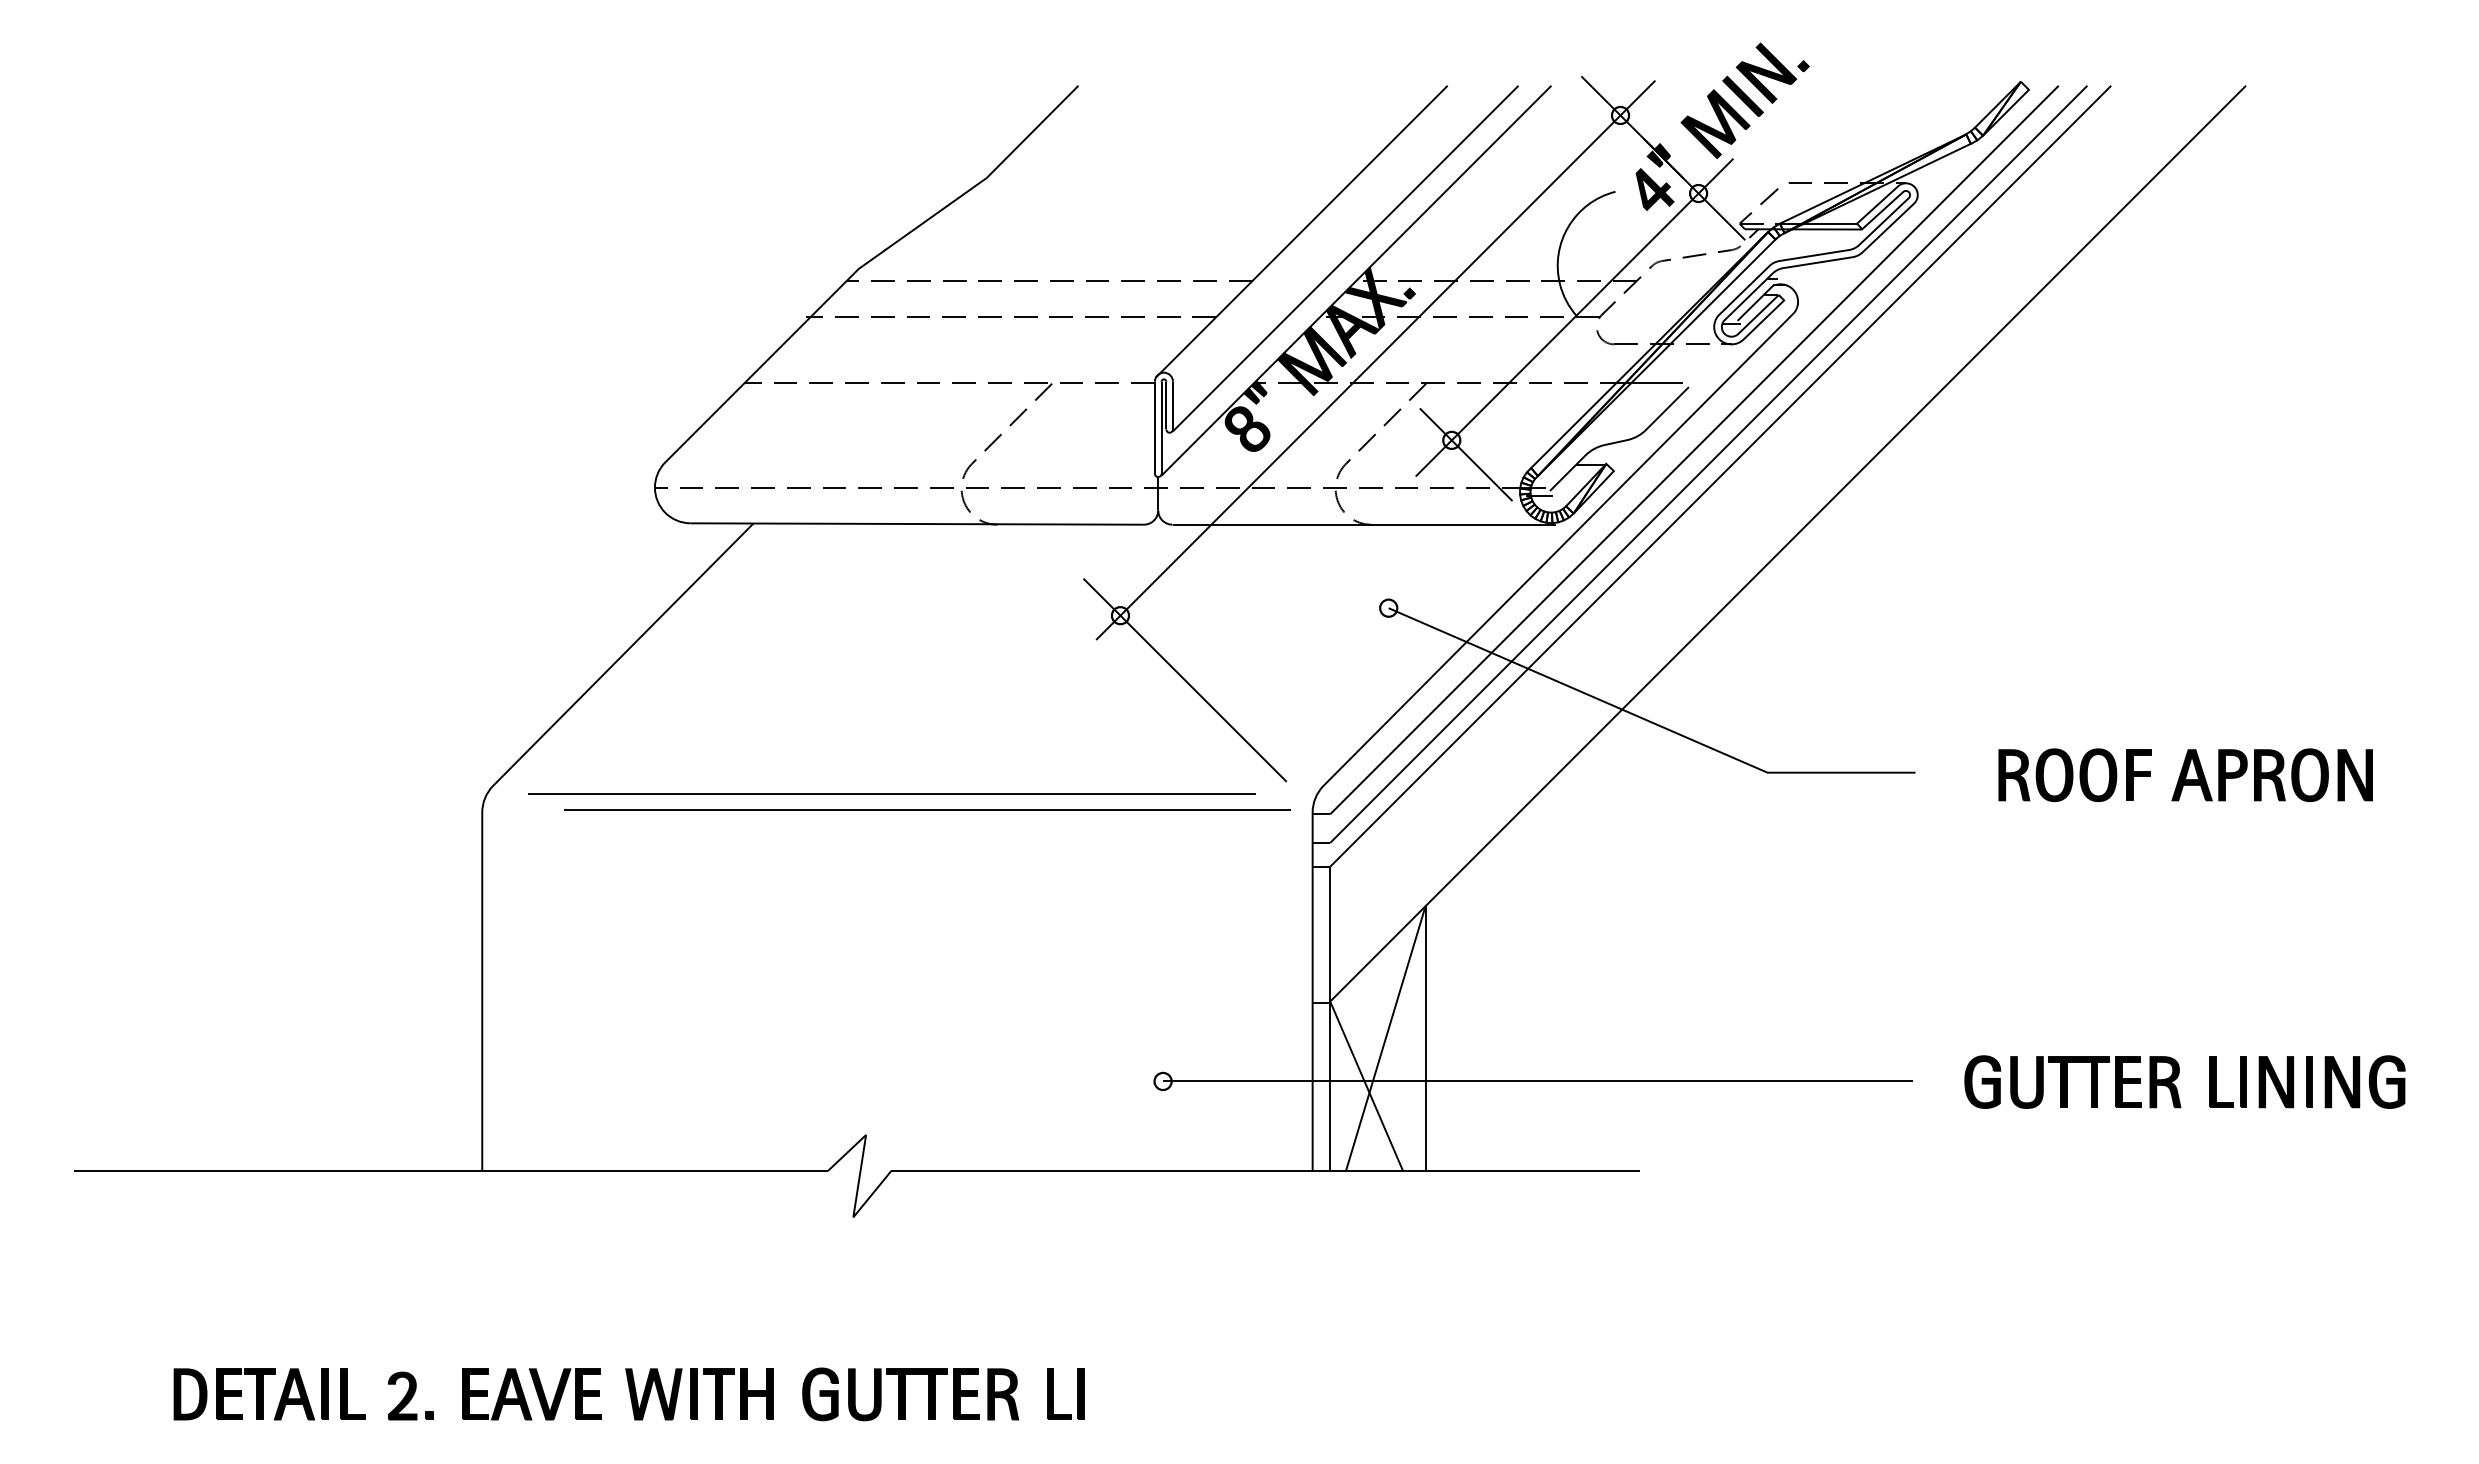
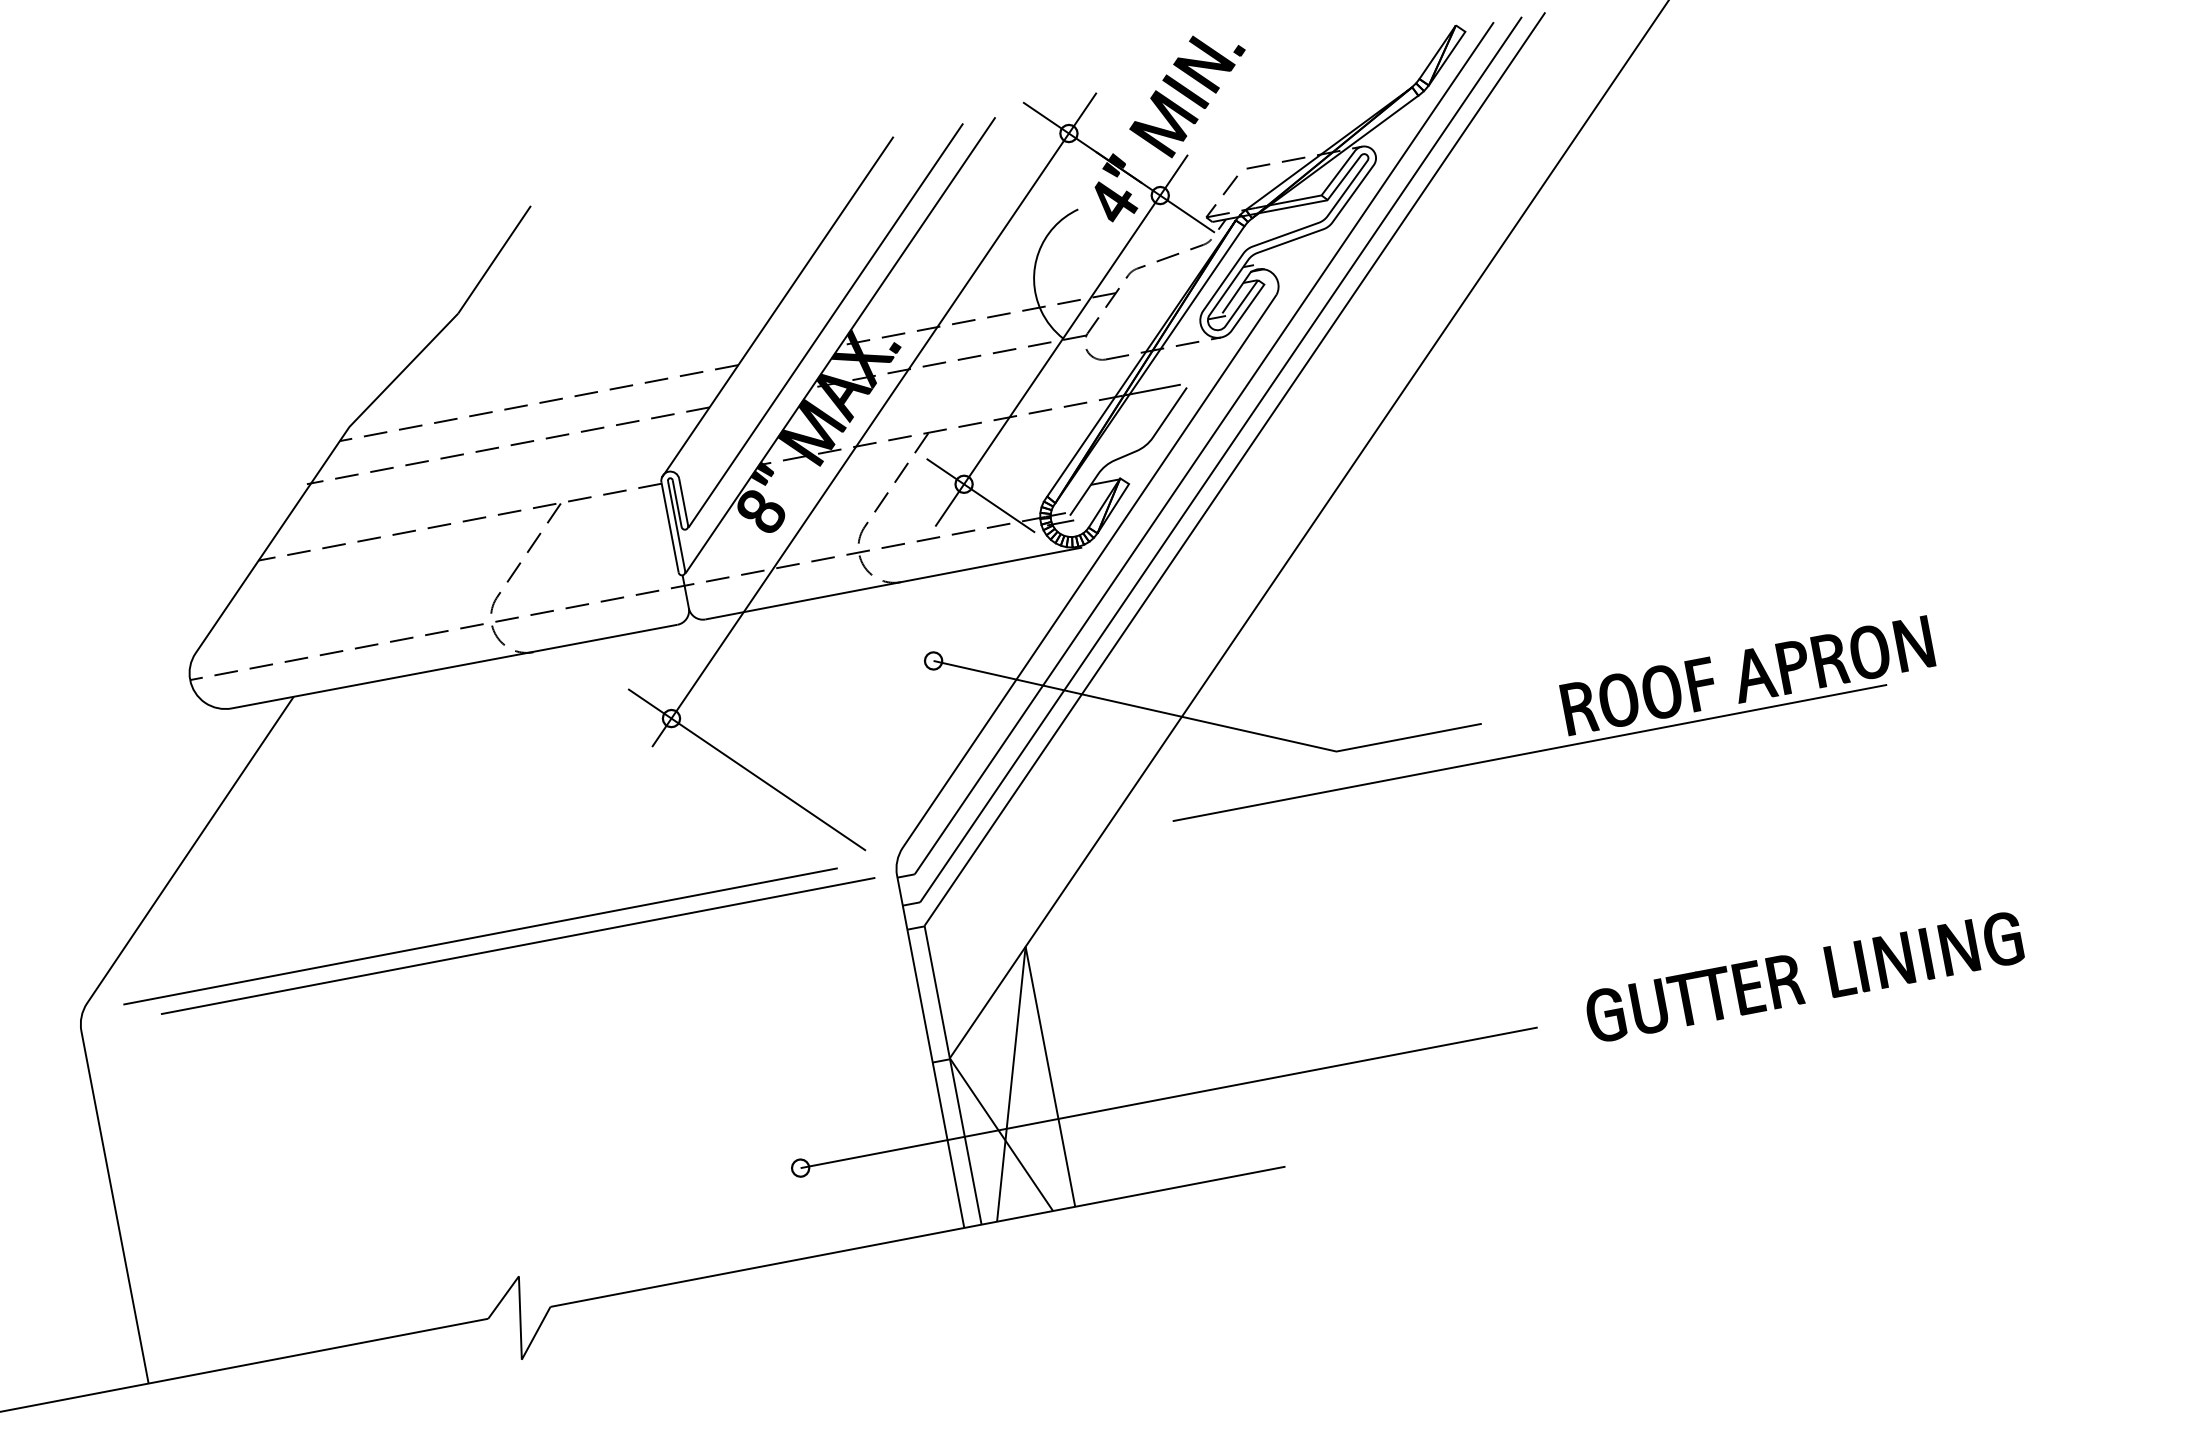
line: (1957, 809) -> (1530, 752), added

